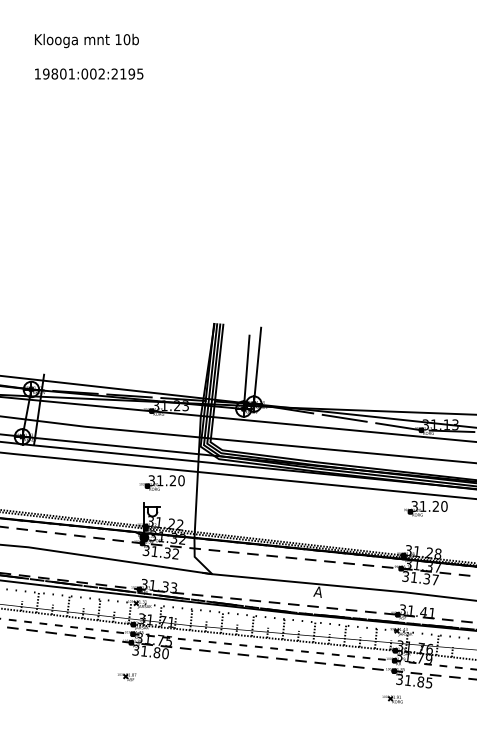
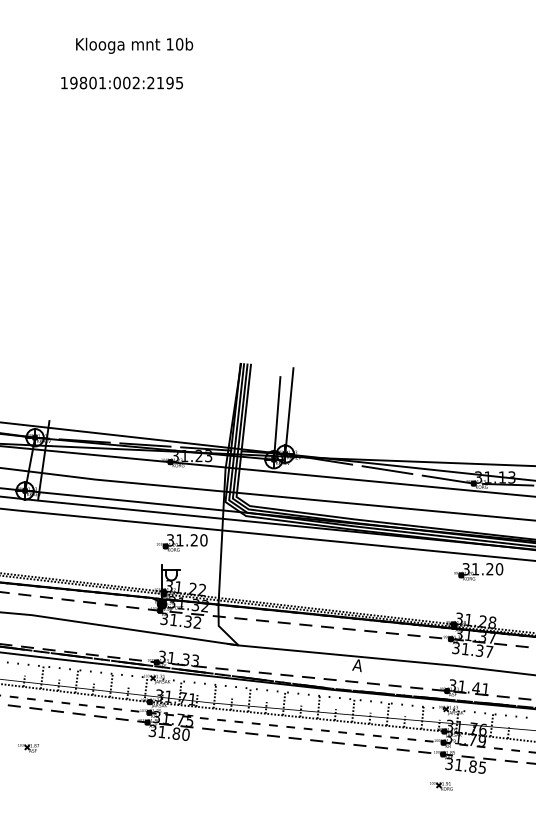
text: (86, 40) -> (134, 45), moved
text: (88, 73) -> (121, 82), moved
part: (126, 677) -> (28, 748), moved

